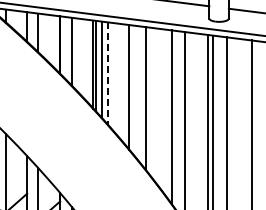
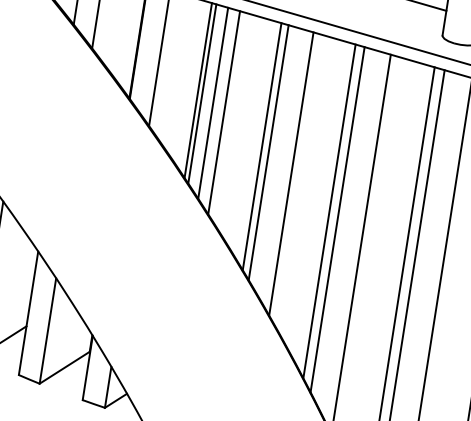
line: (107, 74) -> (223, 114), dashed -> solid
line: (132, 89) -> (268, 152), added
line: (167, 113) -> (330, 210), added

